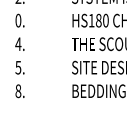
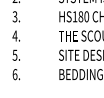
text: (17, 20) -> (14, 16), 0. -> 3.
text: (17, 91) -> (14, 74), 8. -> 6.

